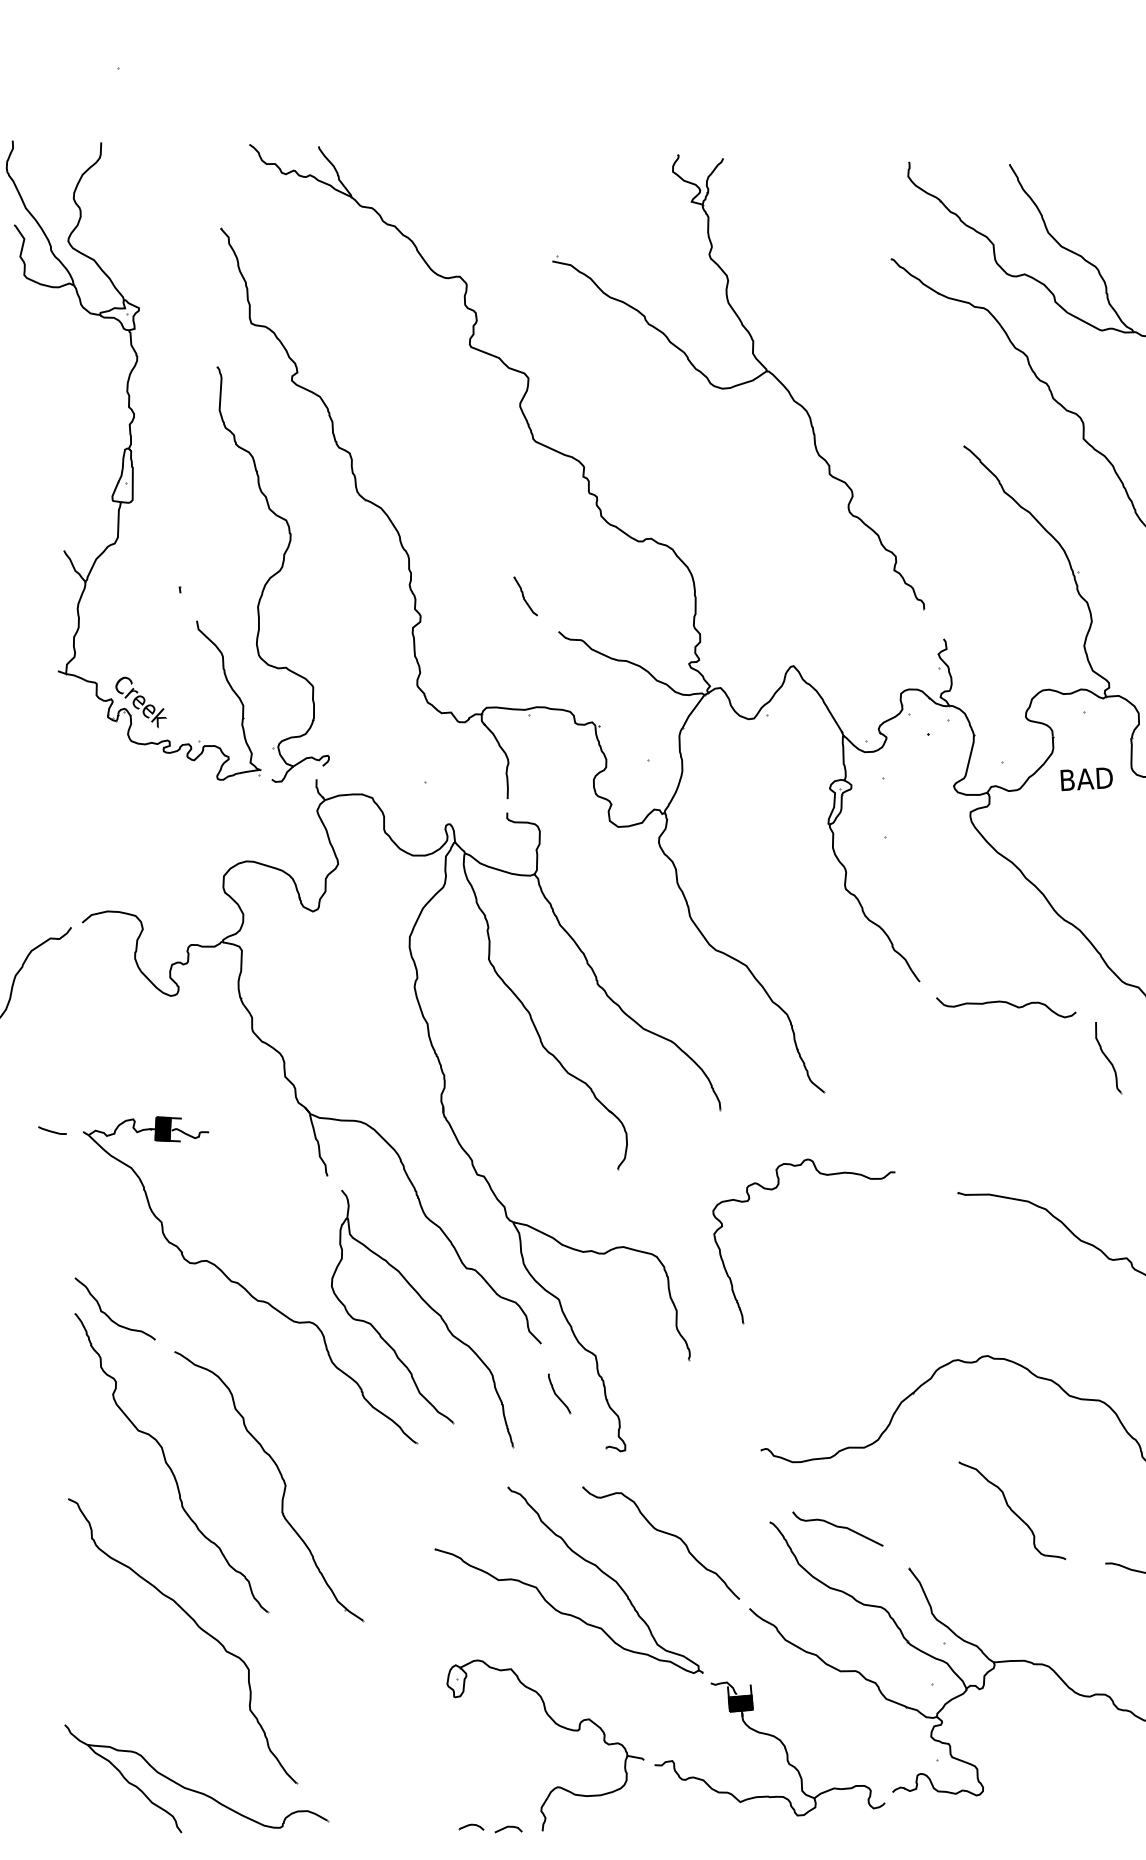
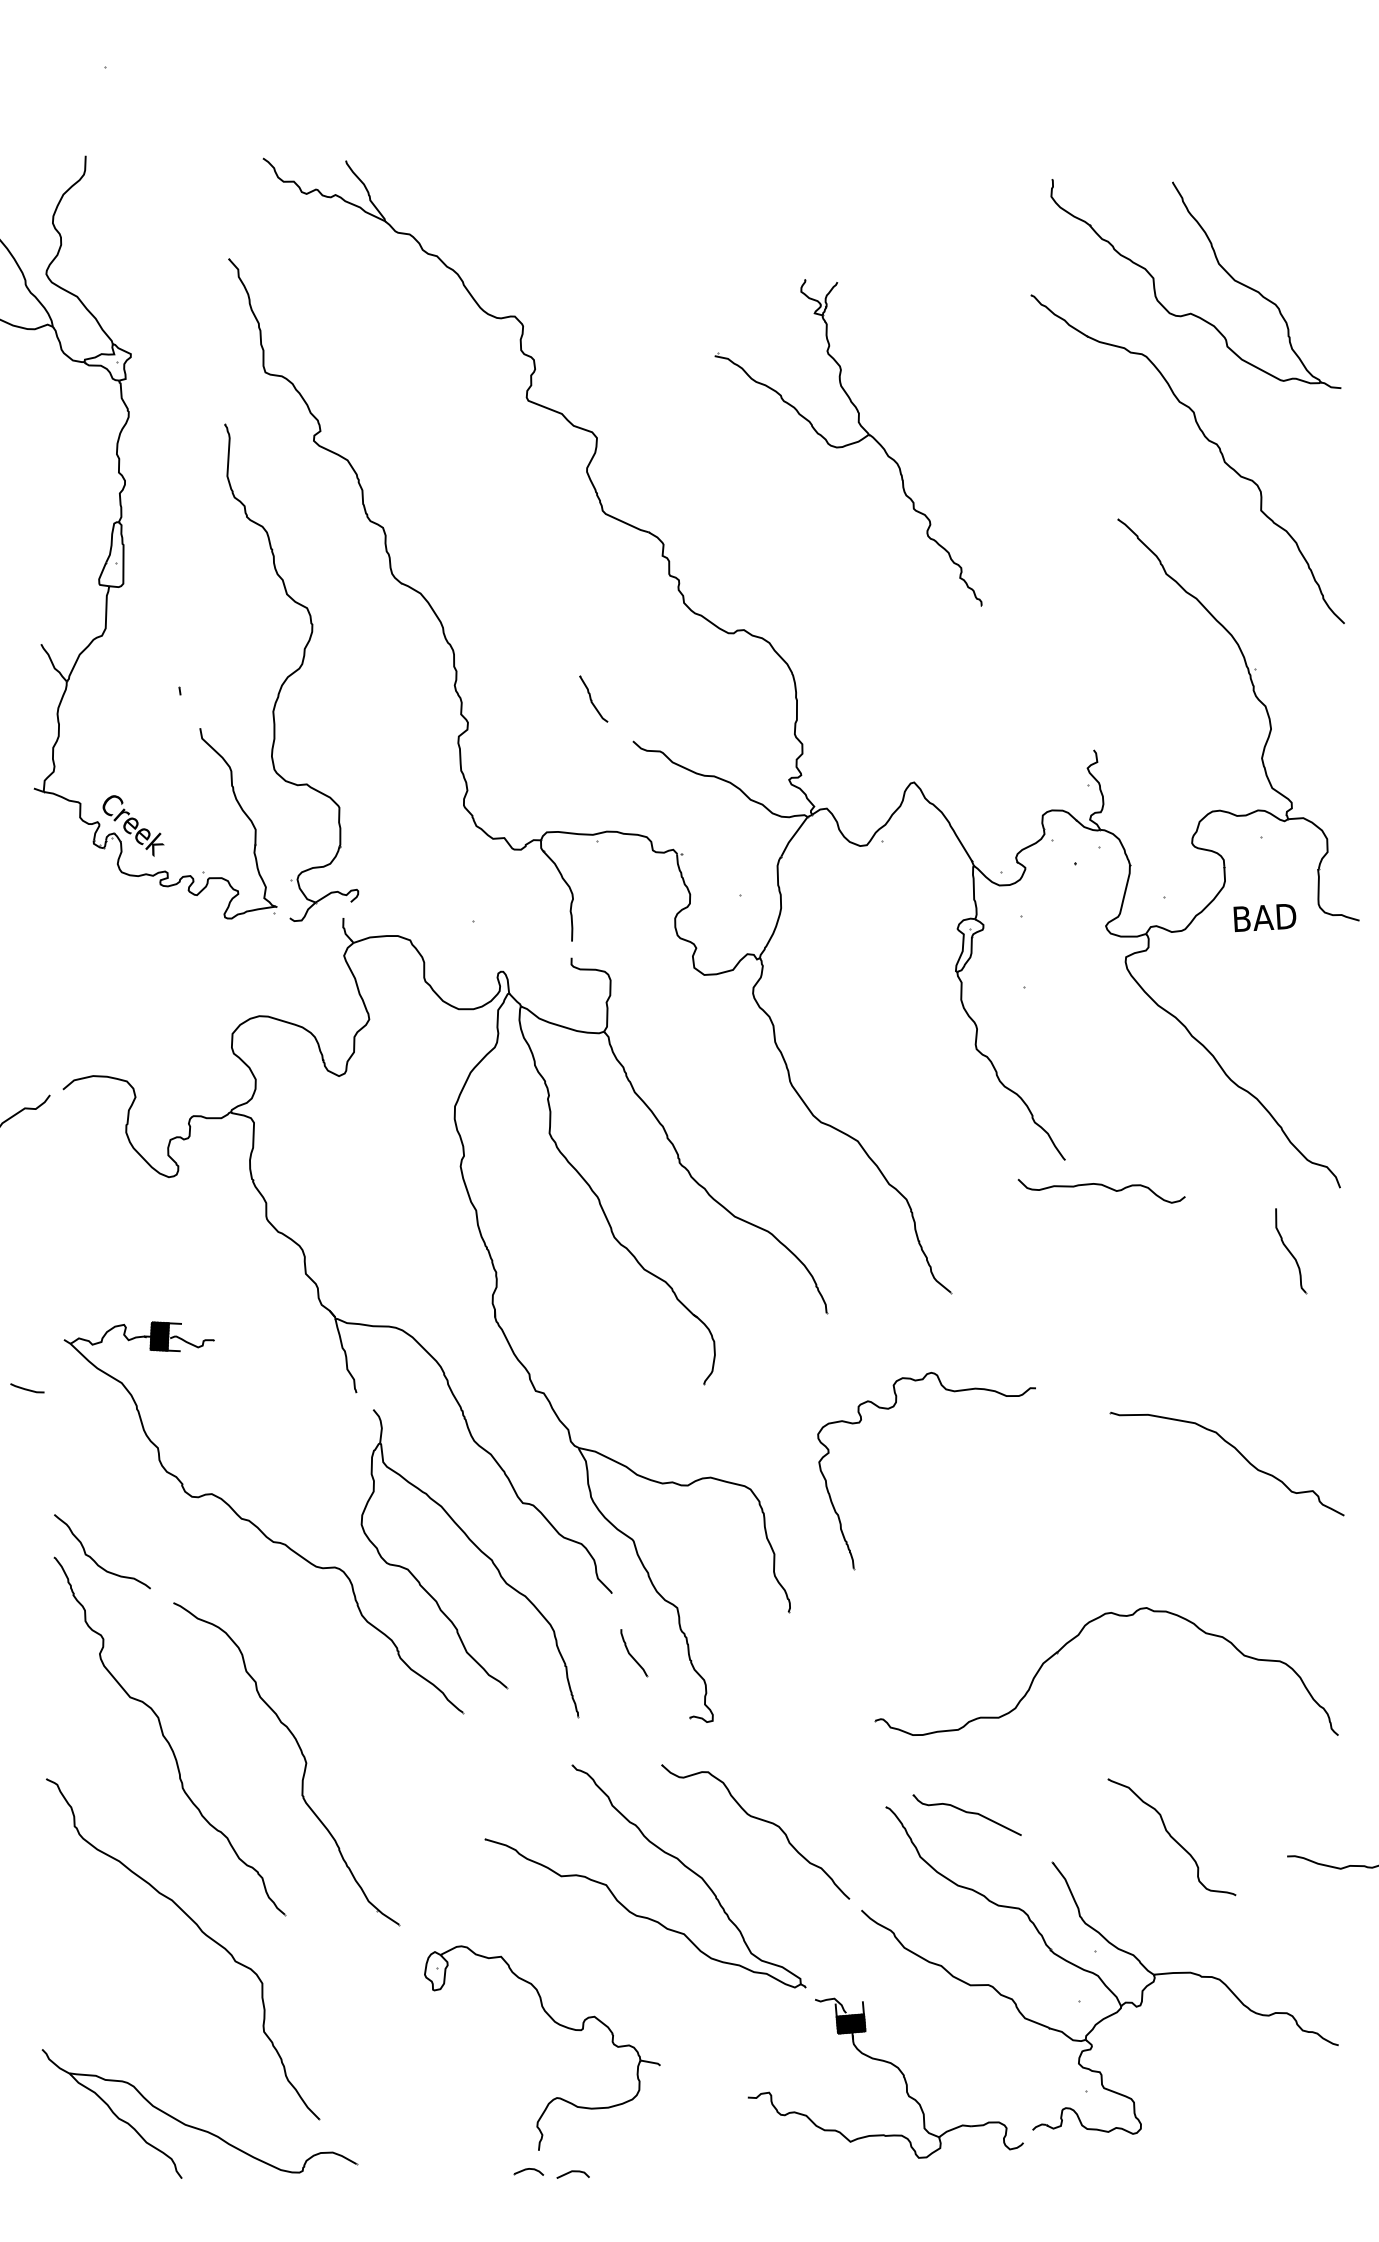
part: (738, 381) -> (848, 442), size x0.6
curve: (1006, 1003) -> (1102, 1186), moved
line: (51, 1130) -> (26, 1388), moved
part: (1011, 1511) -> (1171, 1837), moved
part: (559, 1726) -> (558, 2025), moved

